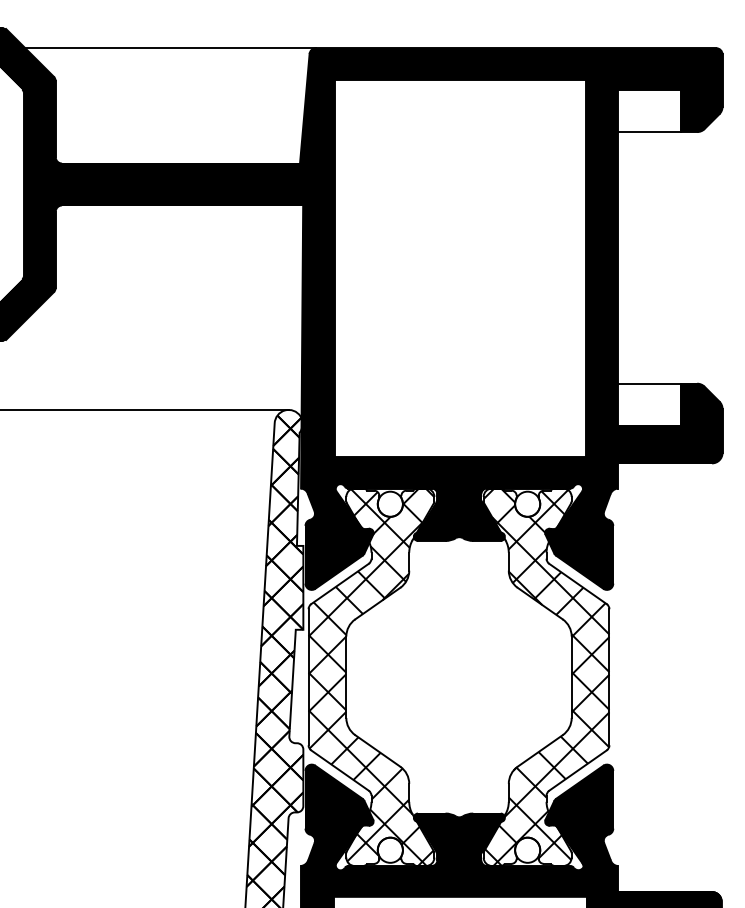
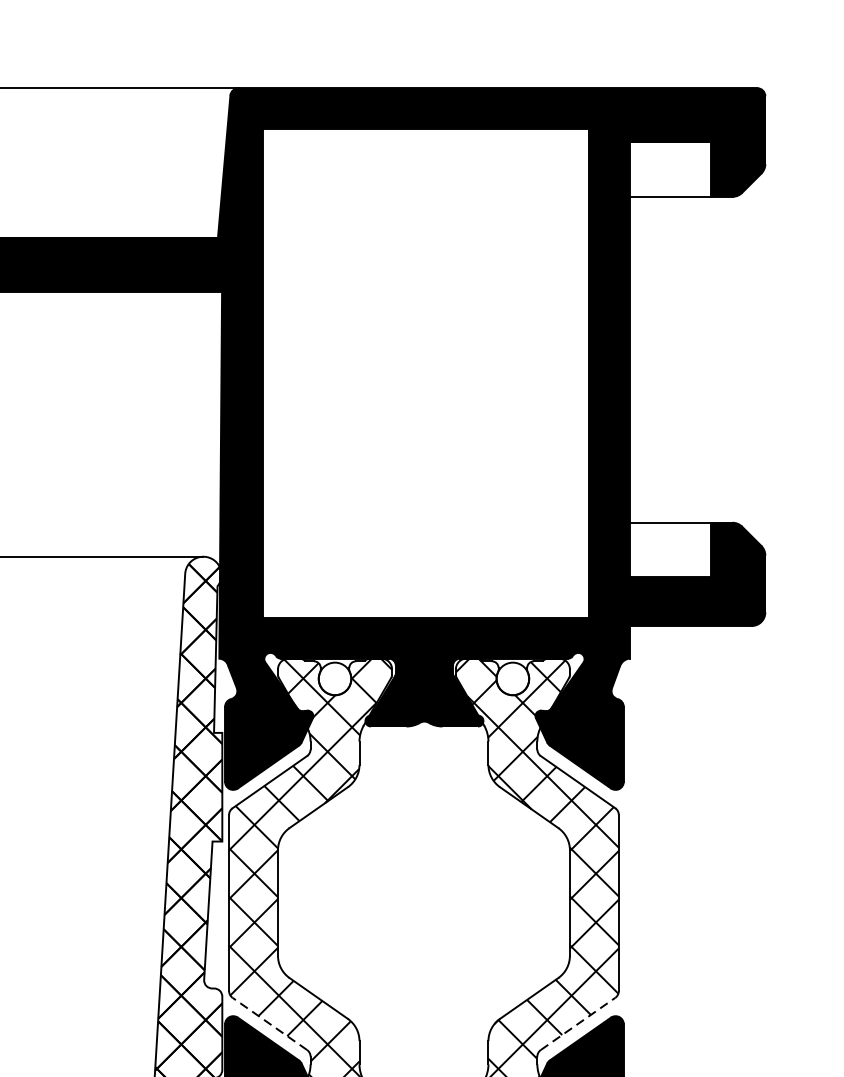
line: (339, 770) -> (269, 1023), solid -> dashed
line: (578, 770) -> (578, 1023), solid -> dashed

